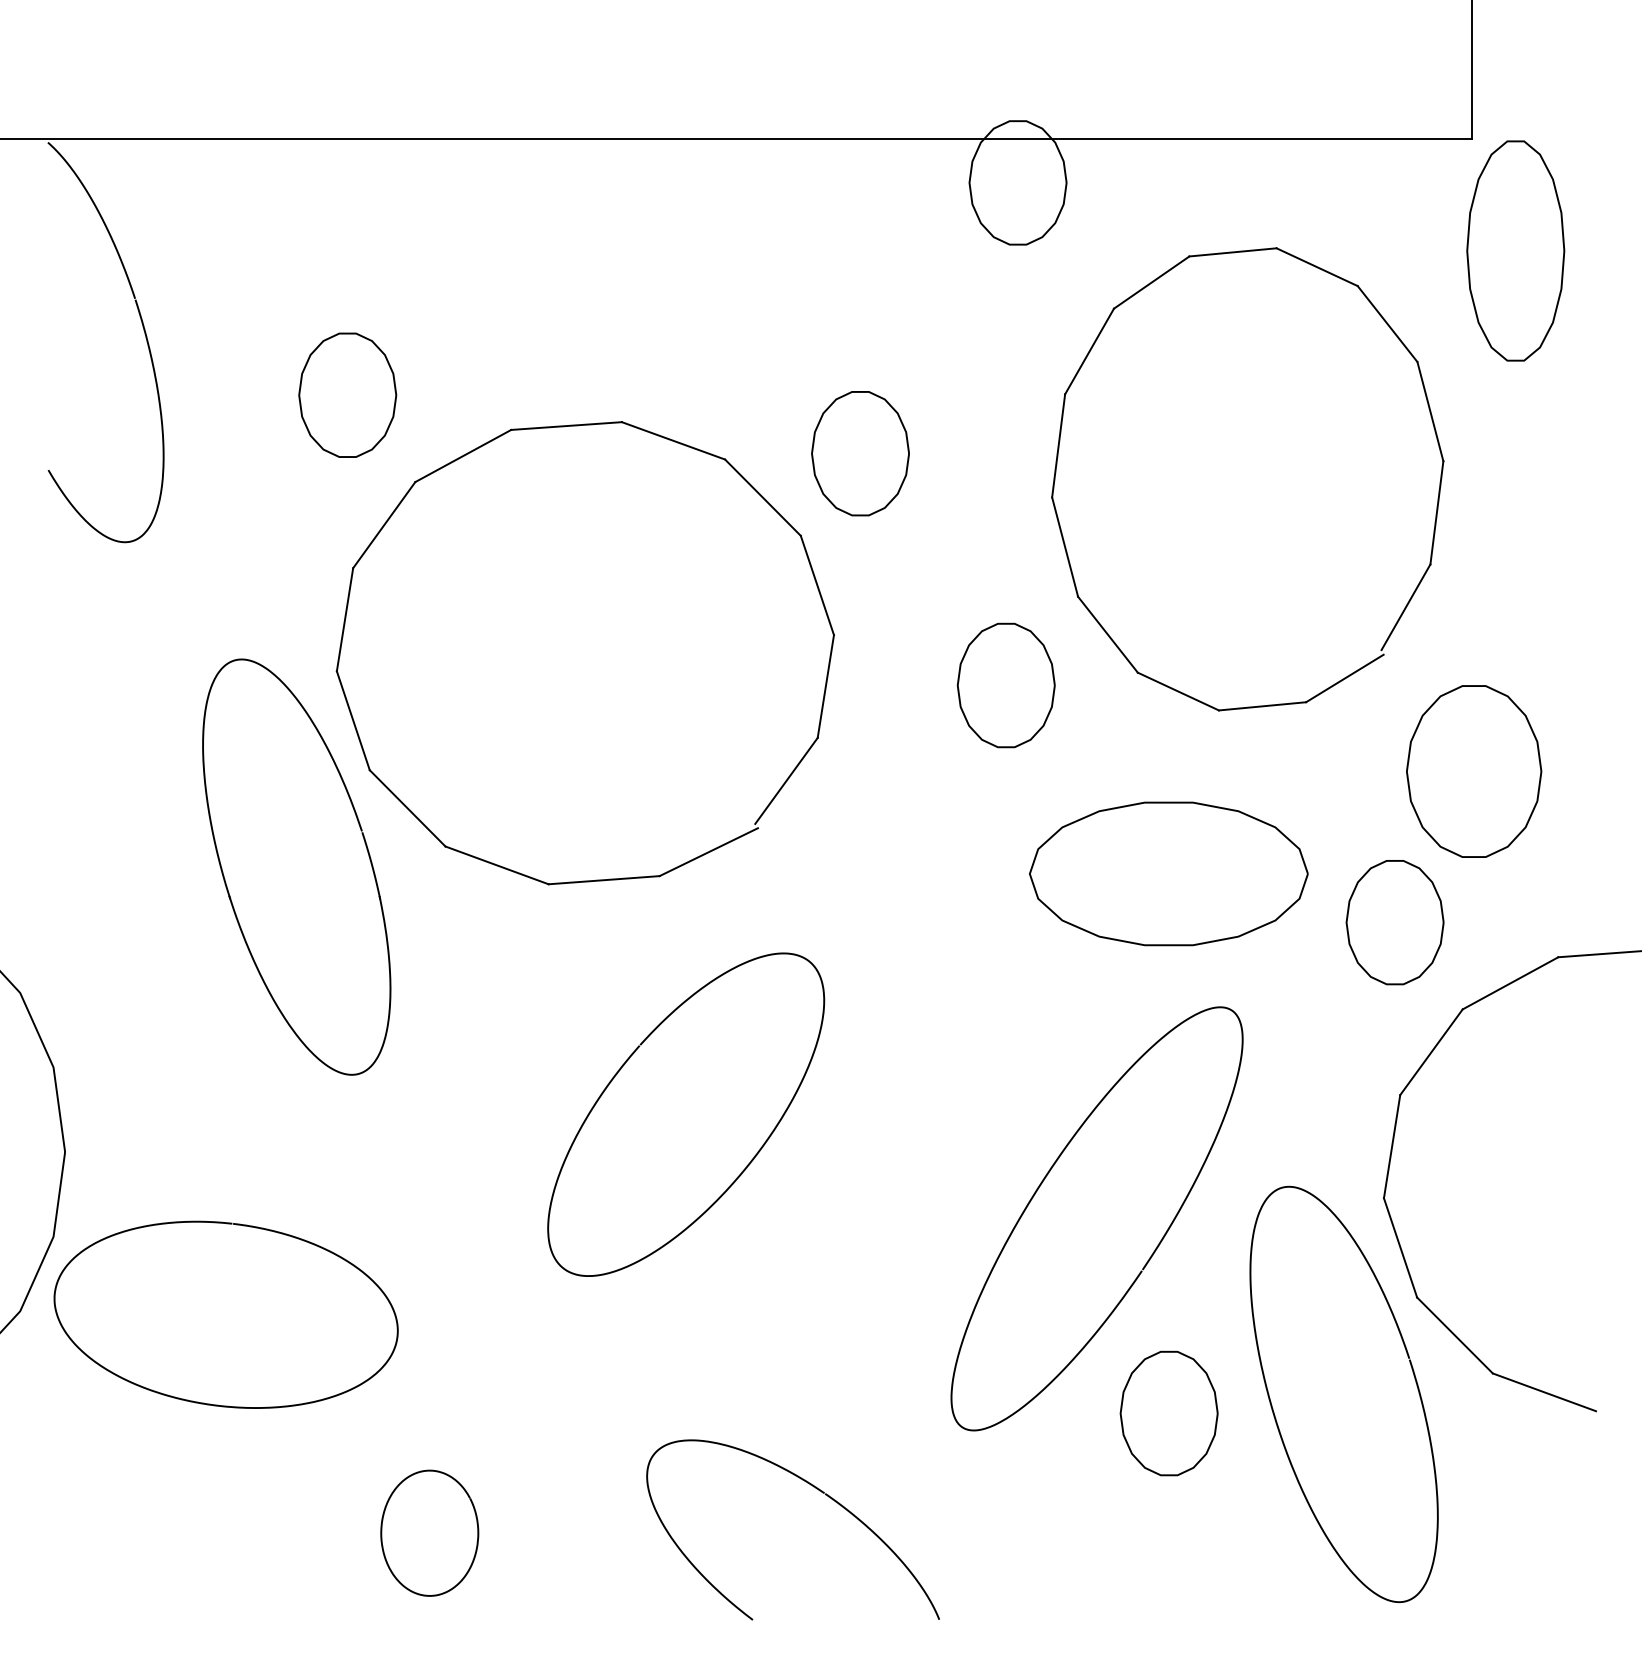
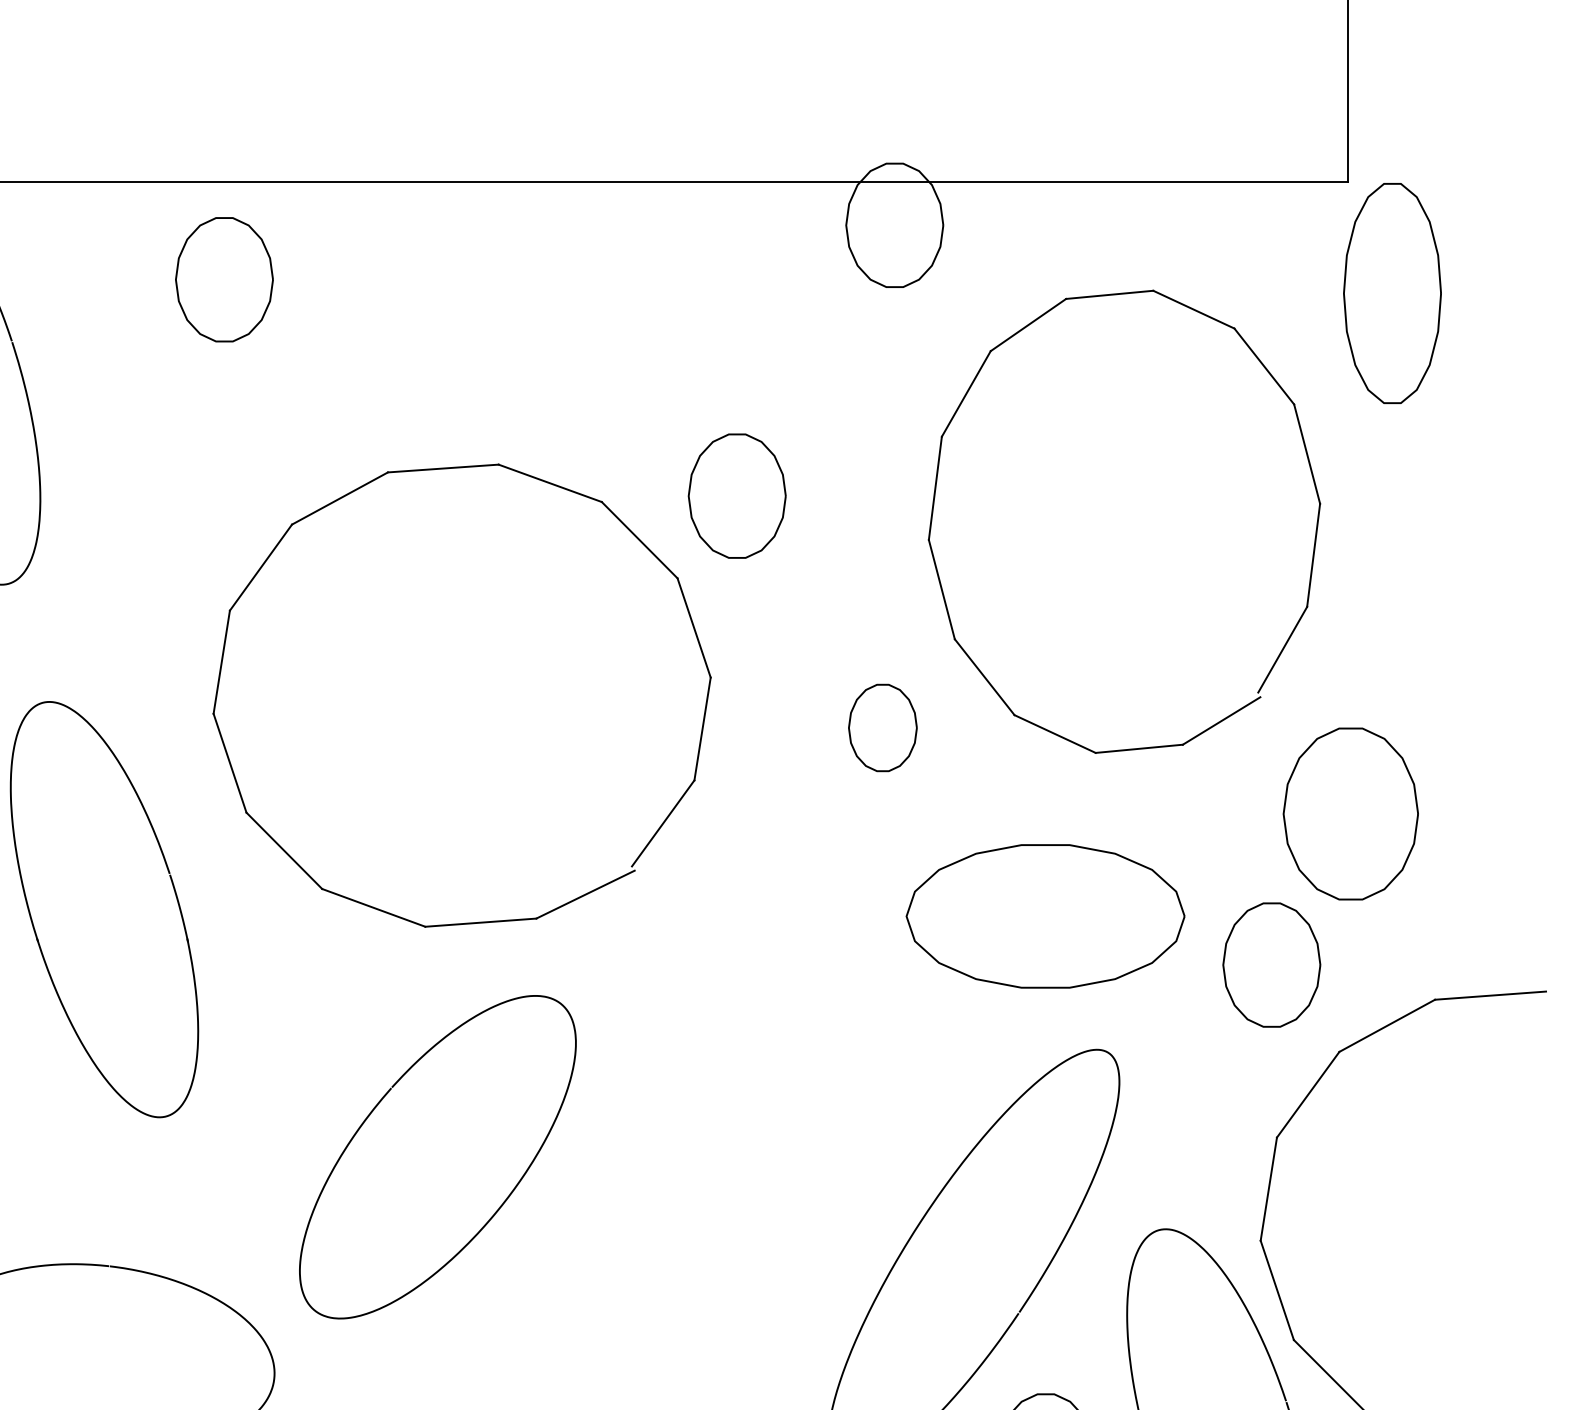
part: (347, 394) -> (224, 278), moved
part: (1005, 685) -> (882, 727), size x0.7
part: (296, 866) -> (104, 908), moved
curve: (746, 1165) -> (498, 1207), moved

